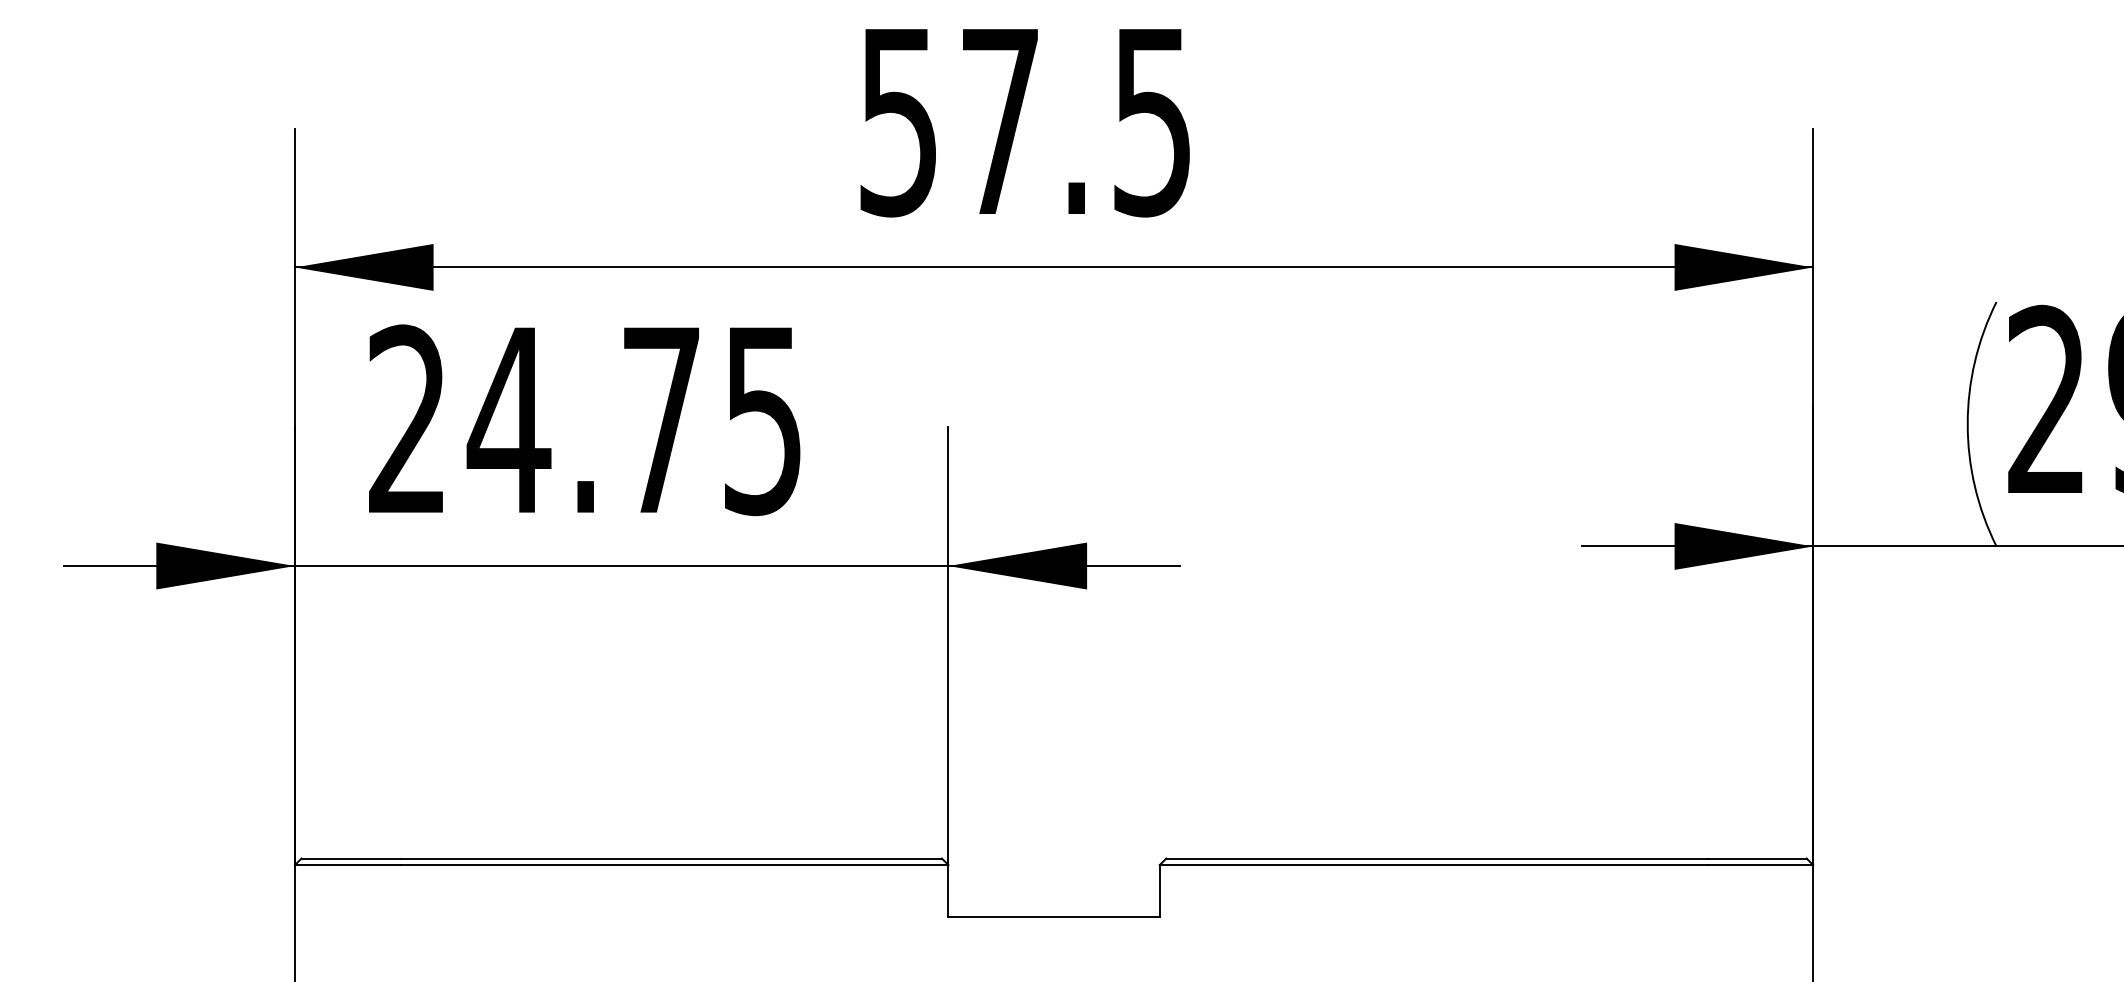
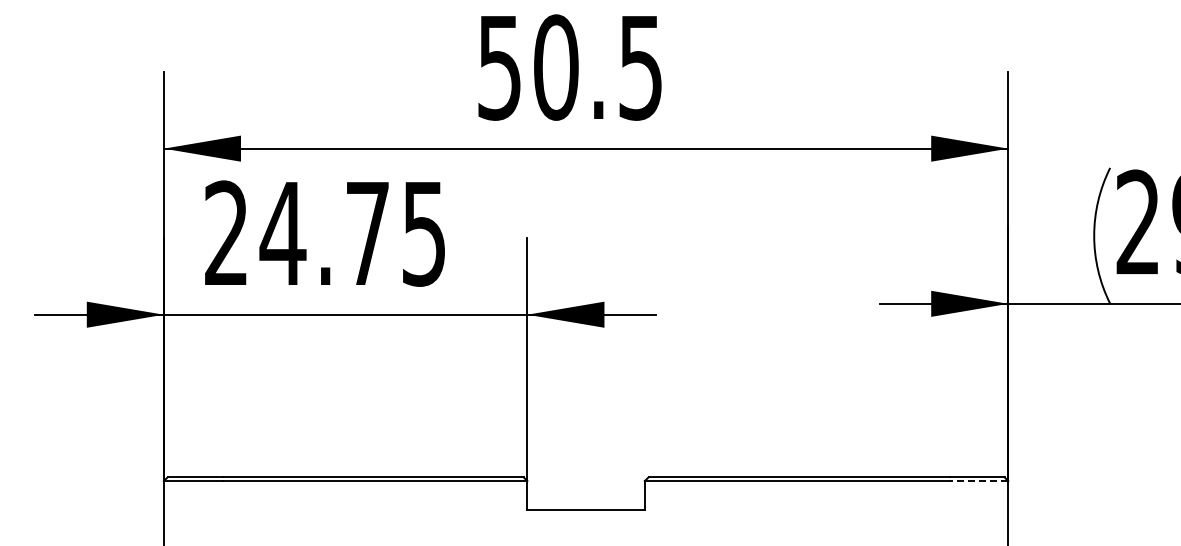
text: (1000, 121) -> (556, 67), 57.5 -> 50.5
line: (1759, 865) -> (978, 481), solid -> dashed

